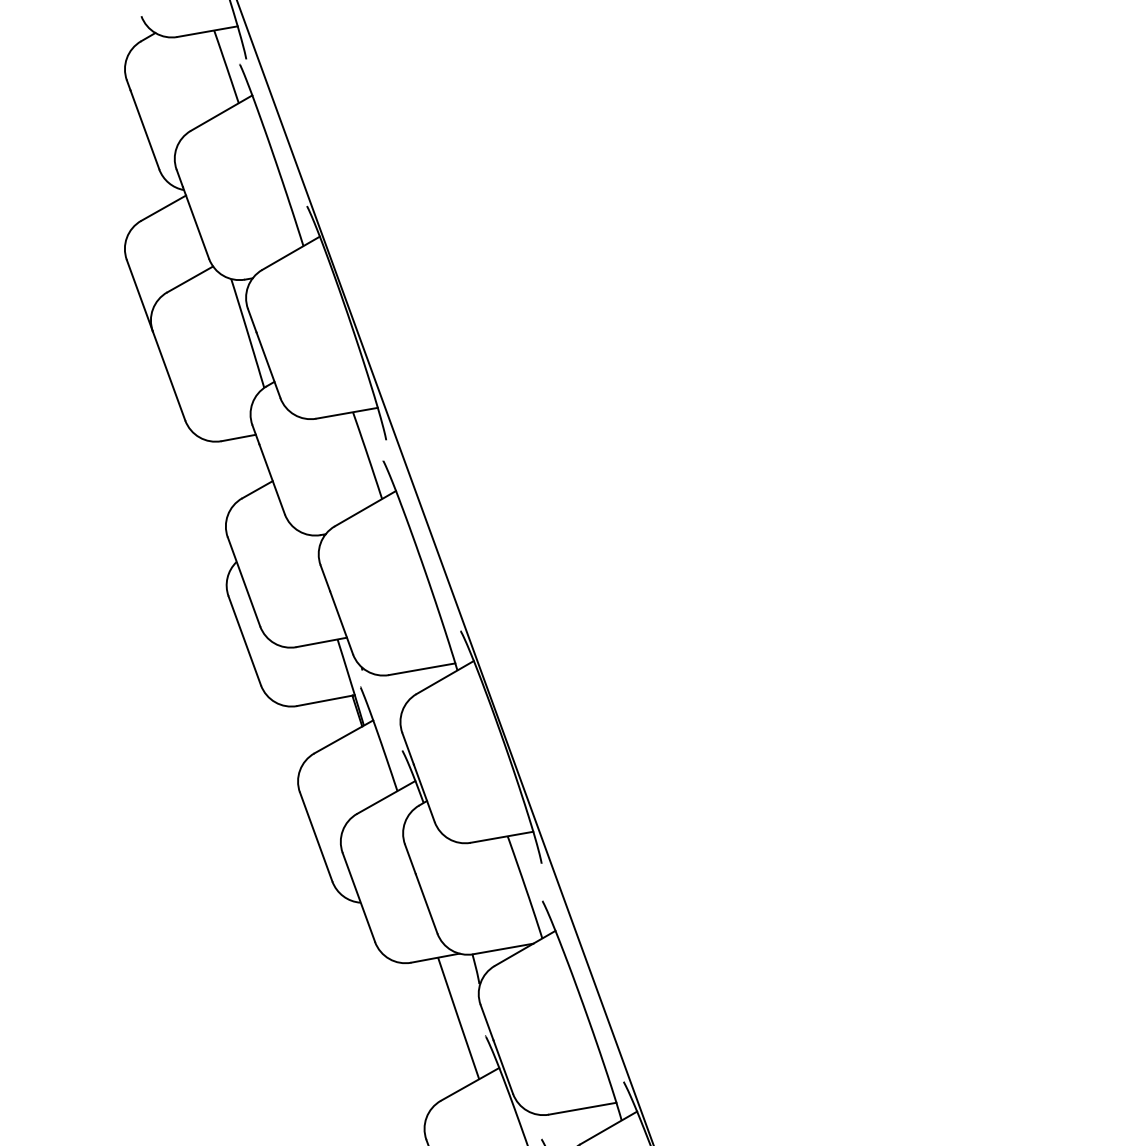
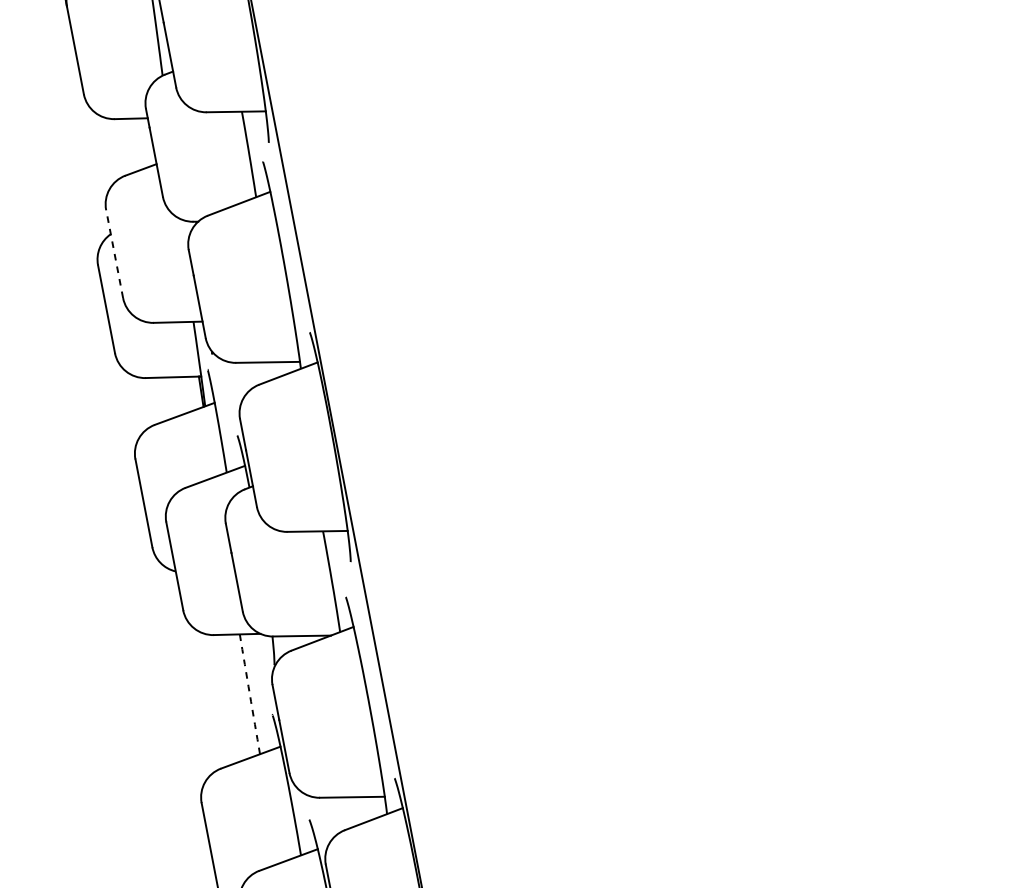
line: (243, 581) -> (114, 253), solid -> dashed
arc: (458, 1018) -> (249, 694), solid -> dashed

